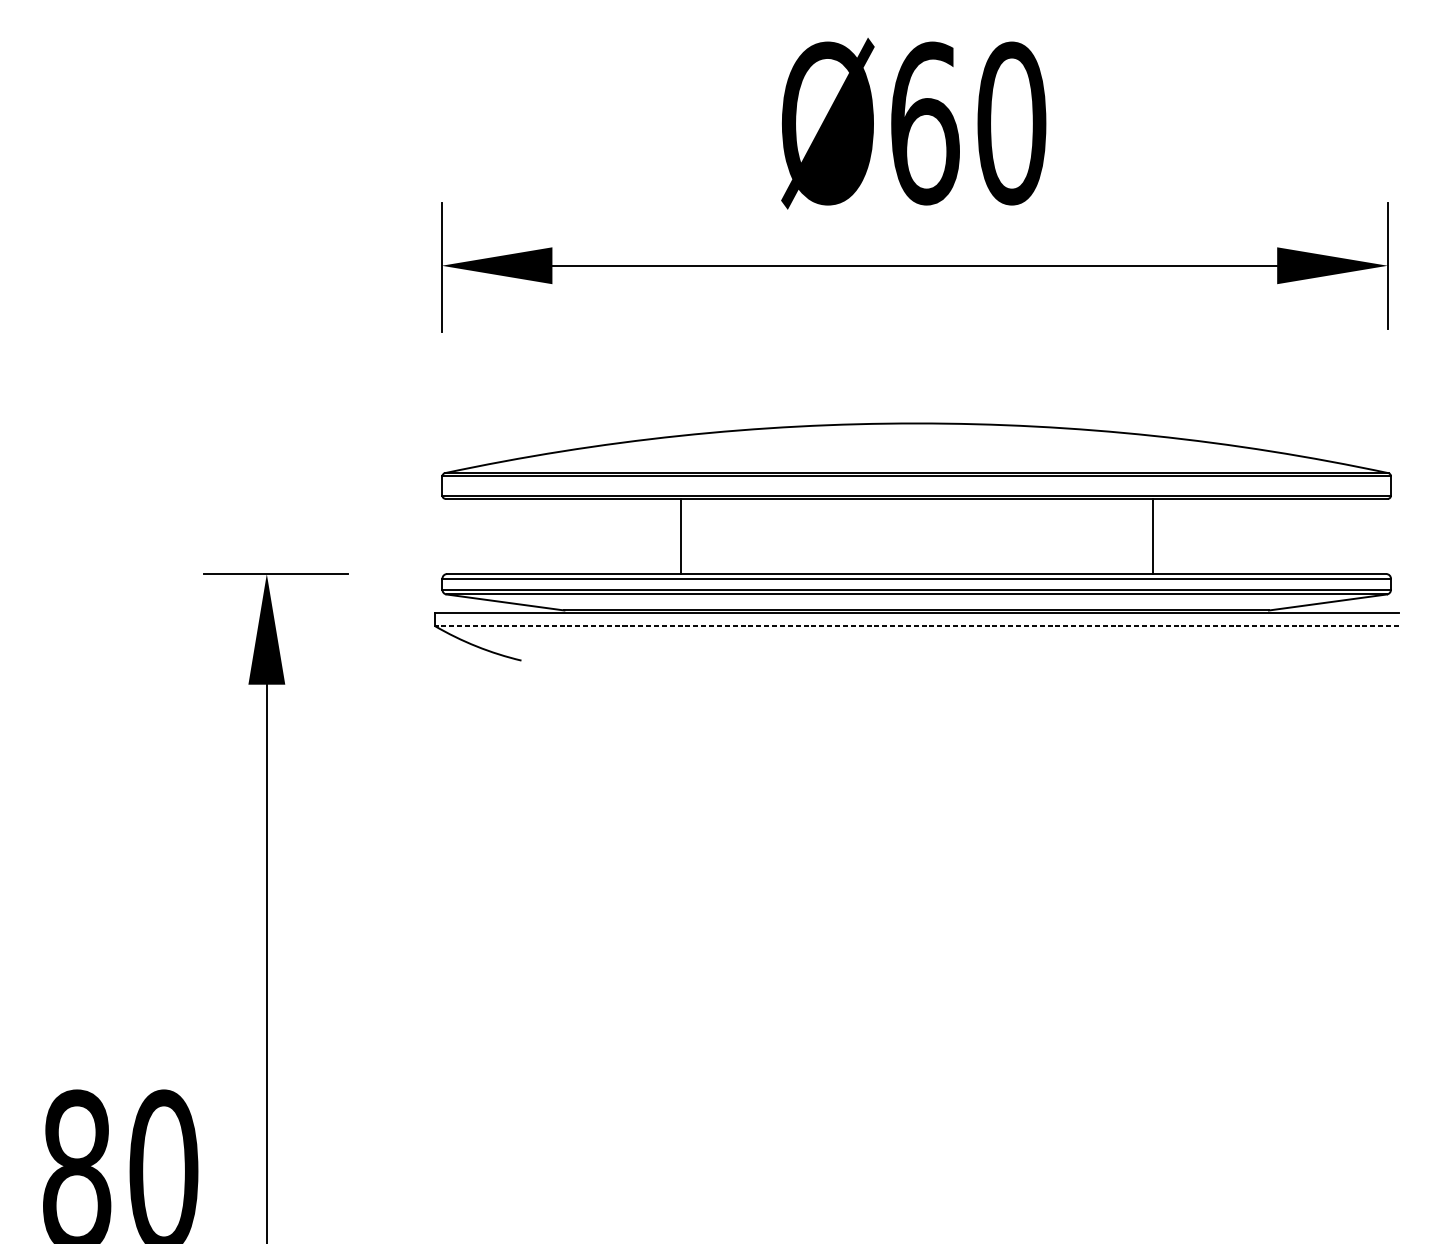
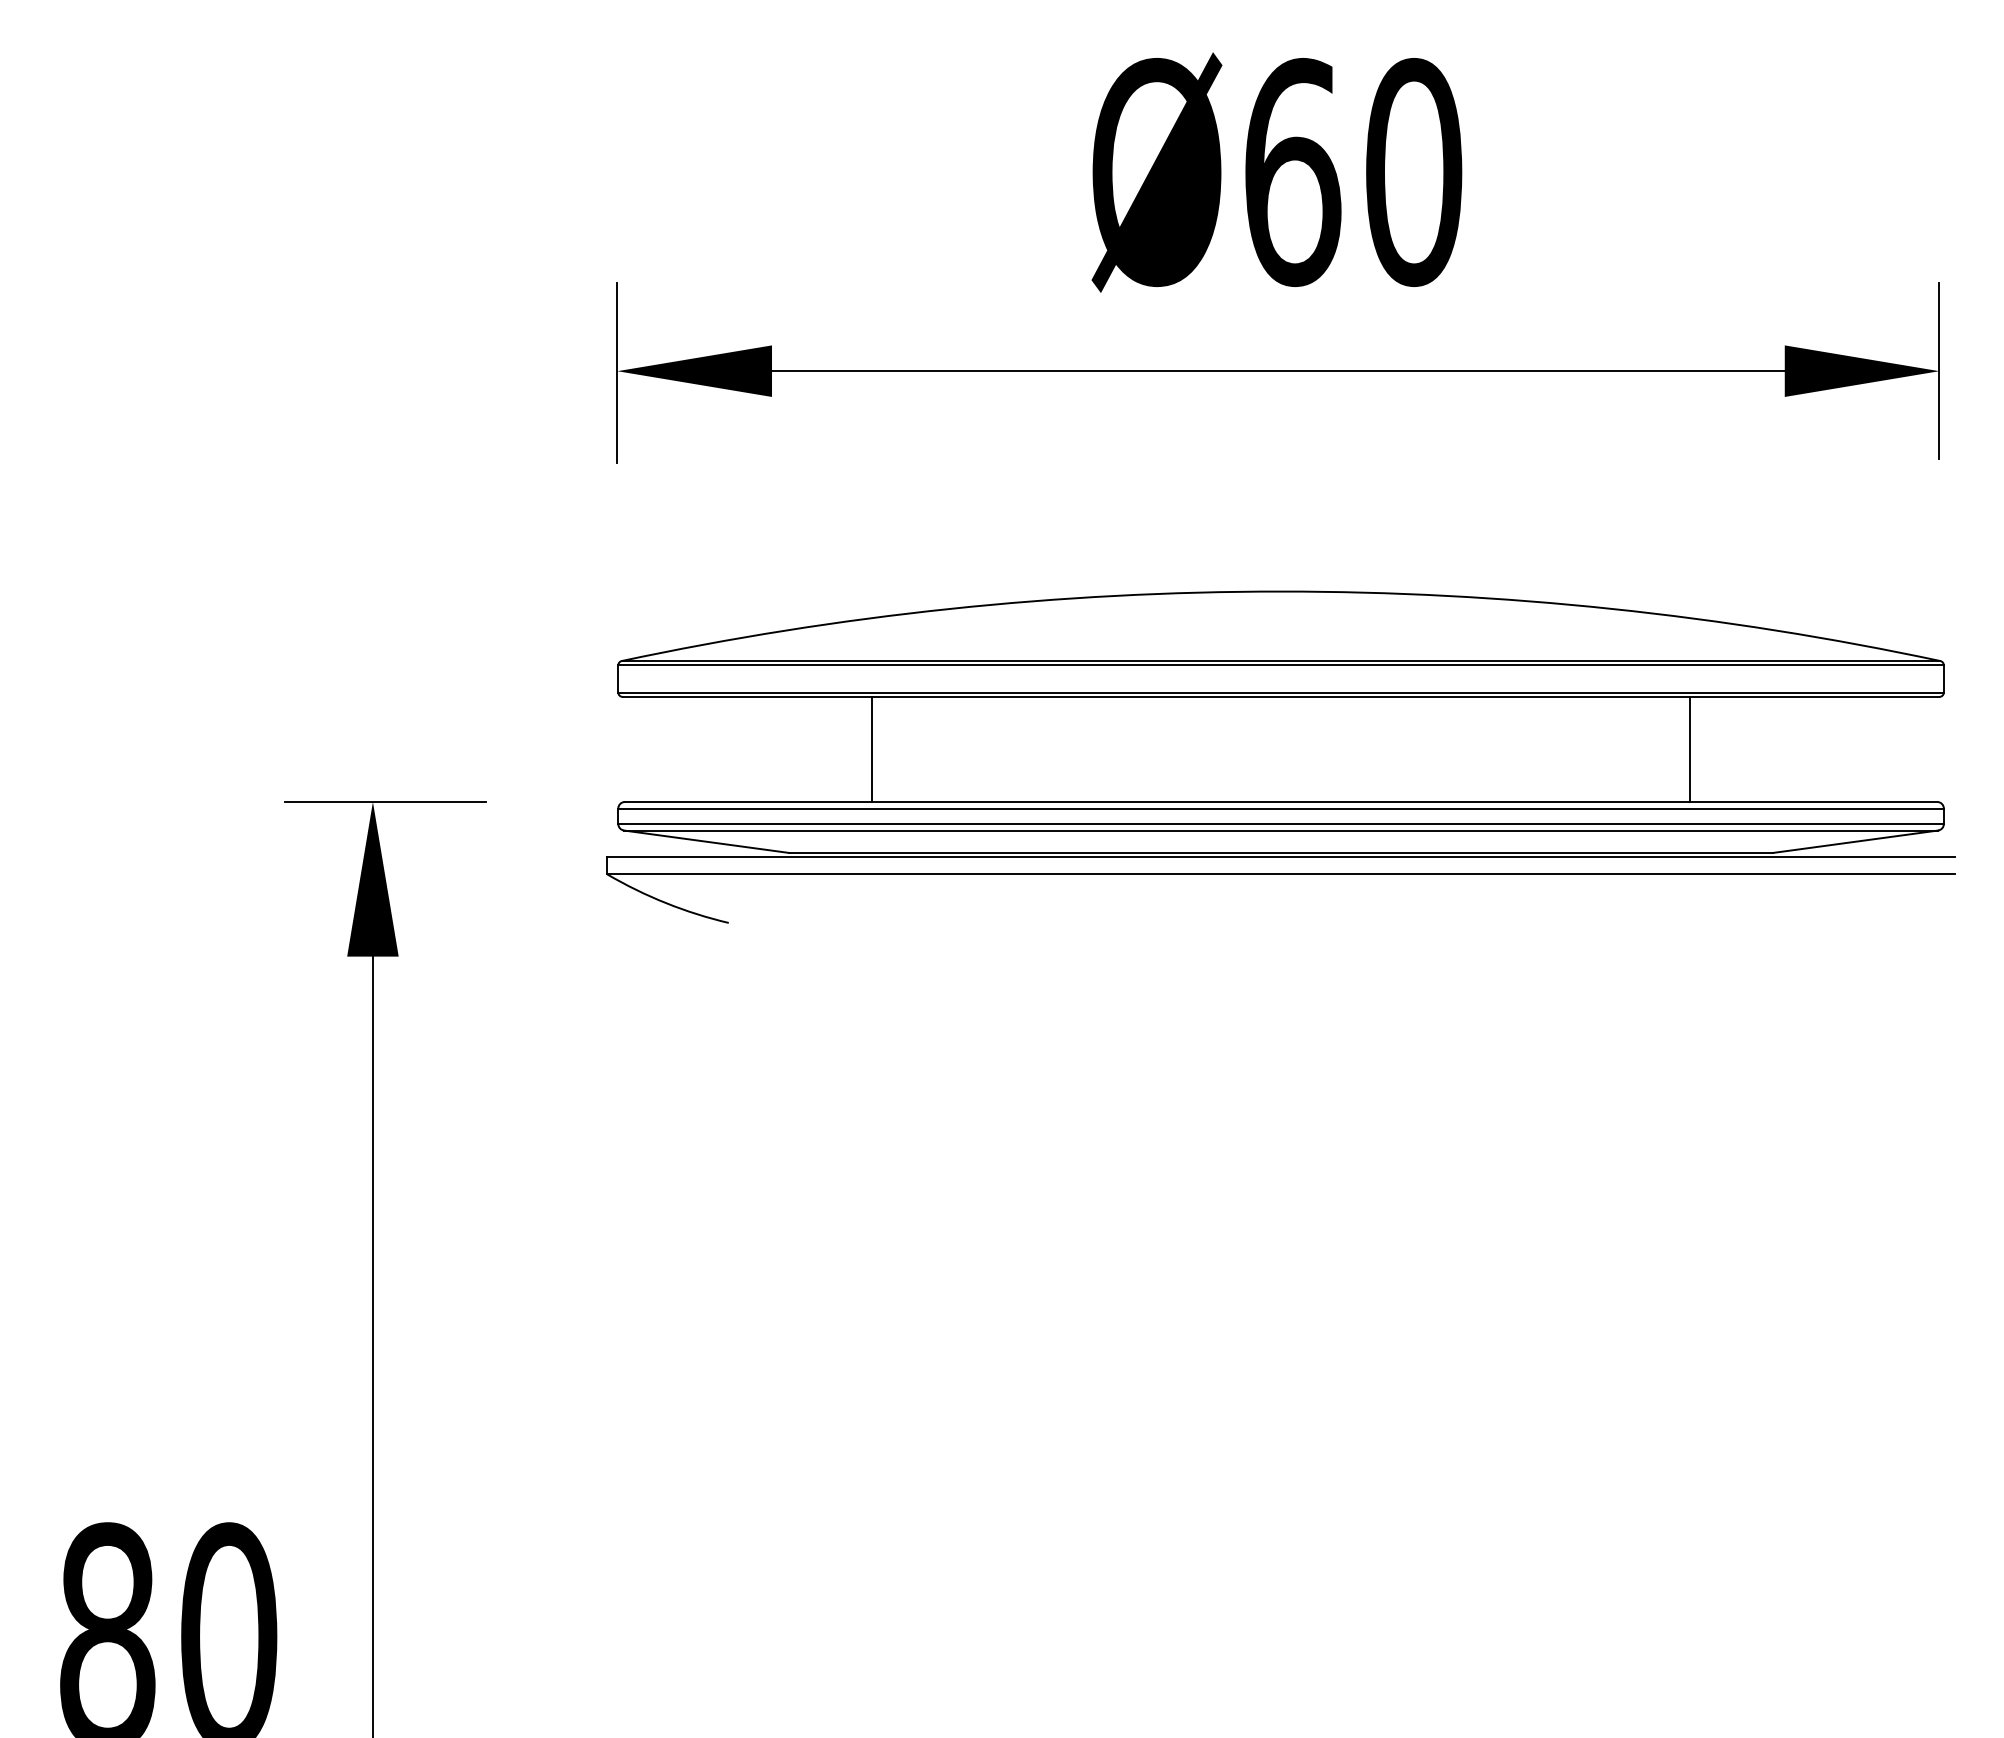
line: (681, 535) -> (872, 748), moved
line: (1152, 535) -> (1689, 748), moved
line: (917, 625) -> (1281, 874), dashed -> solid

